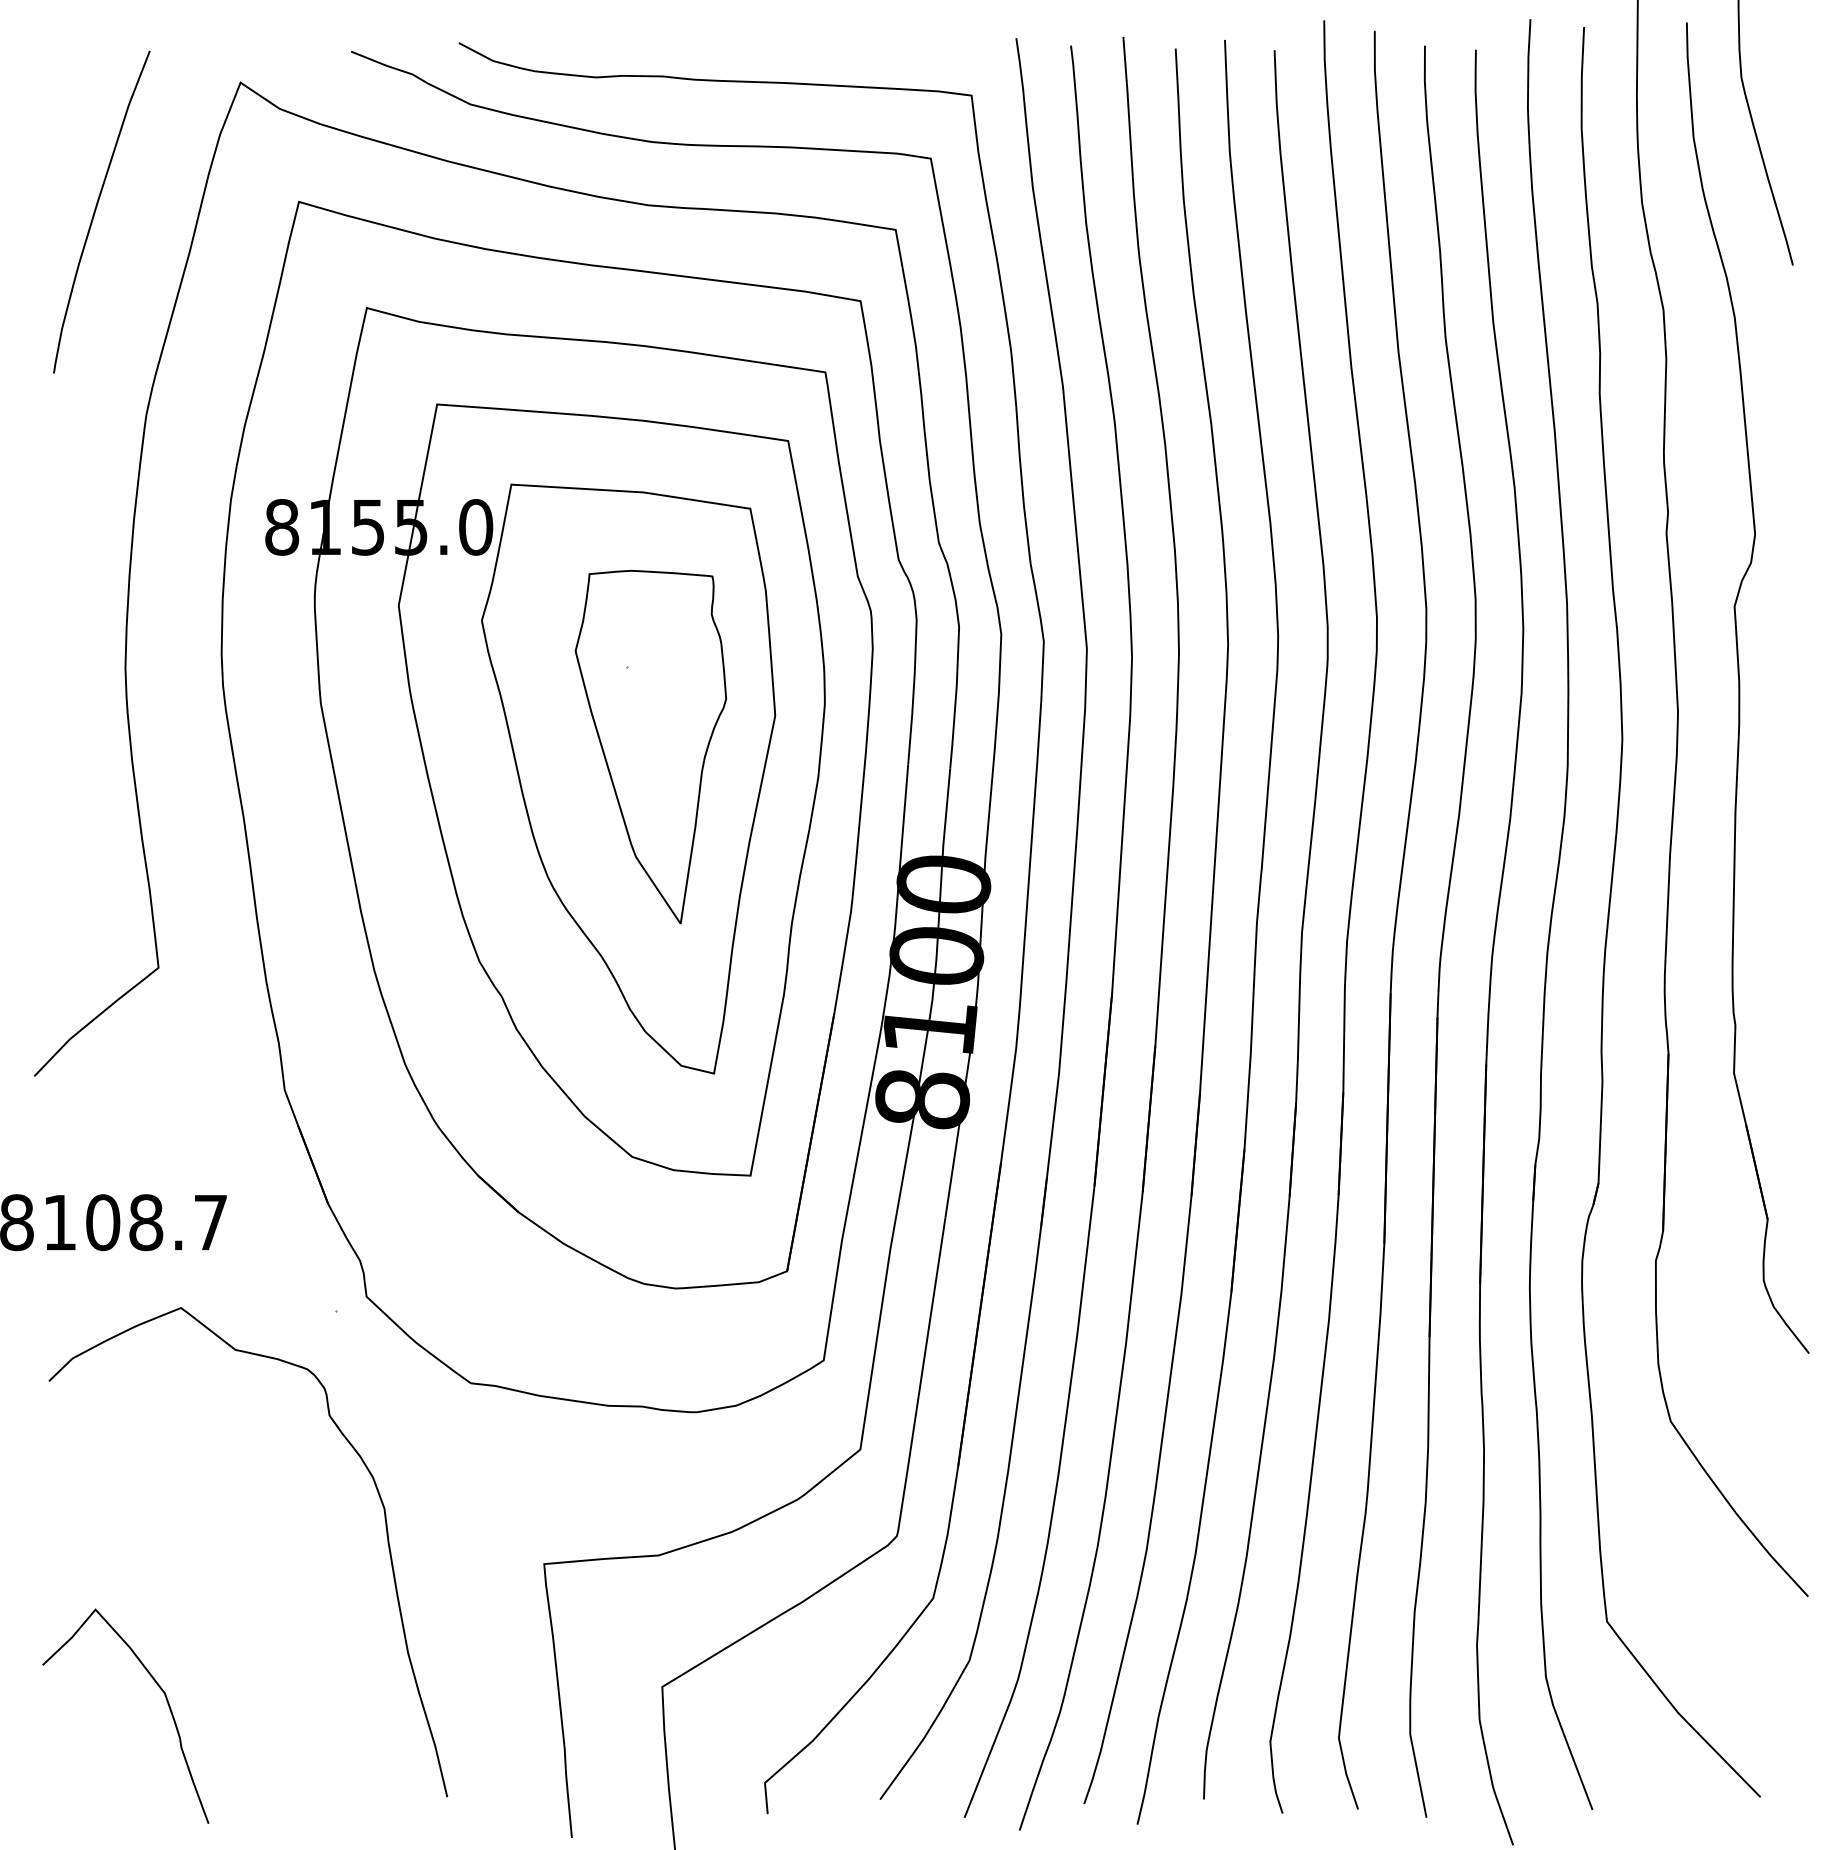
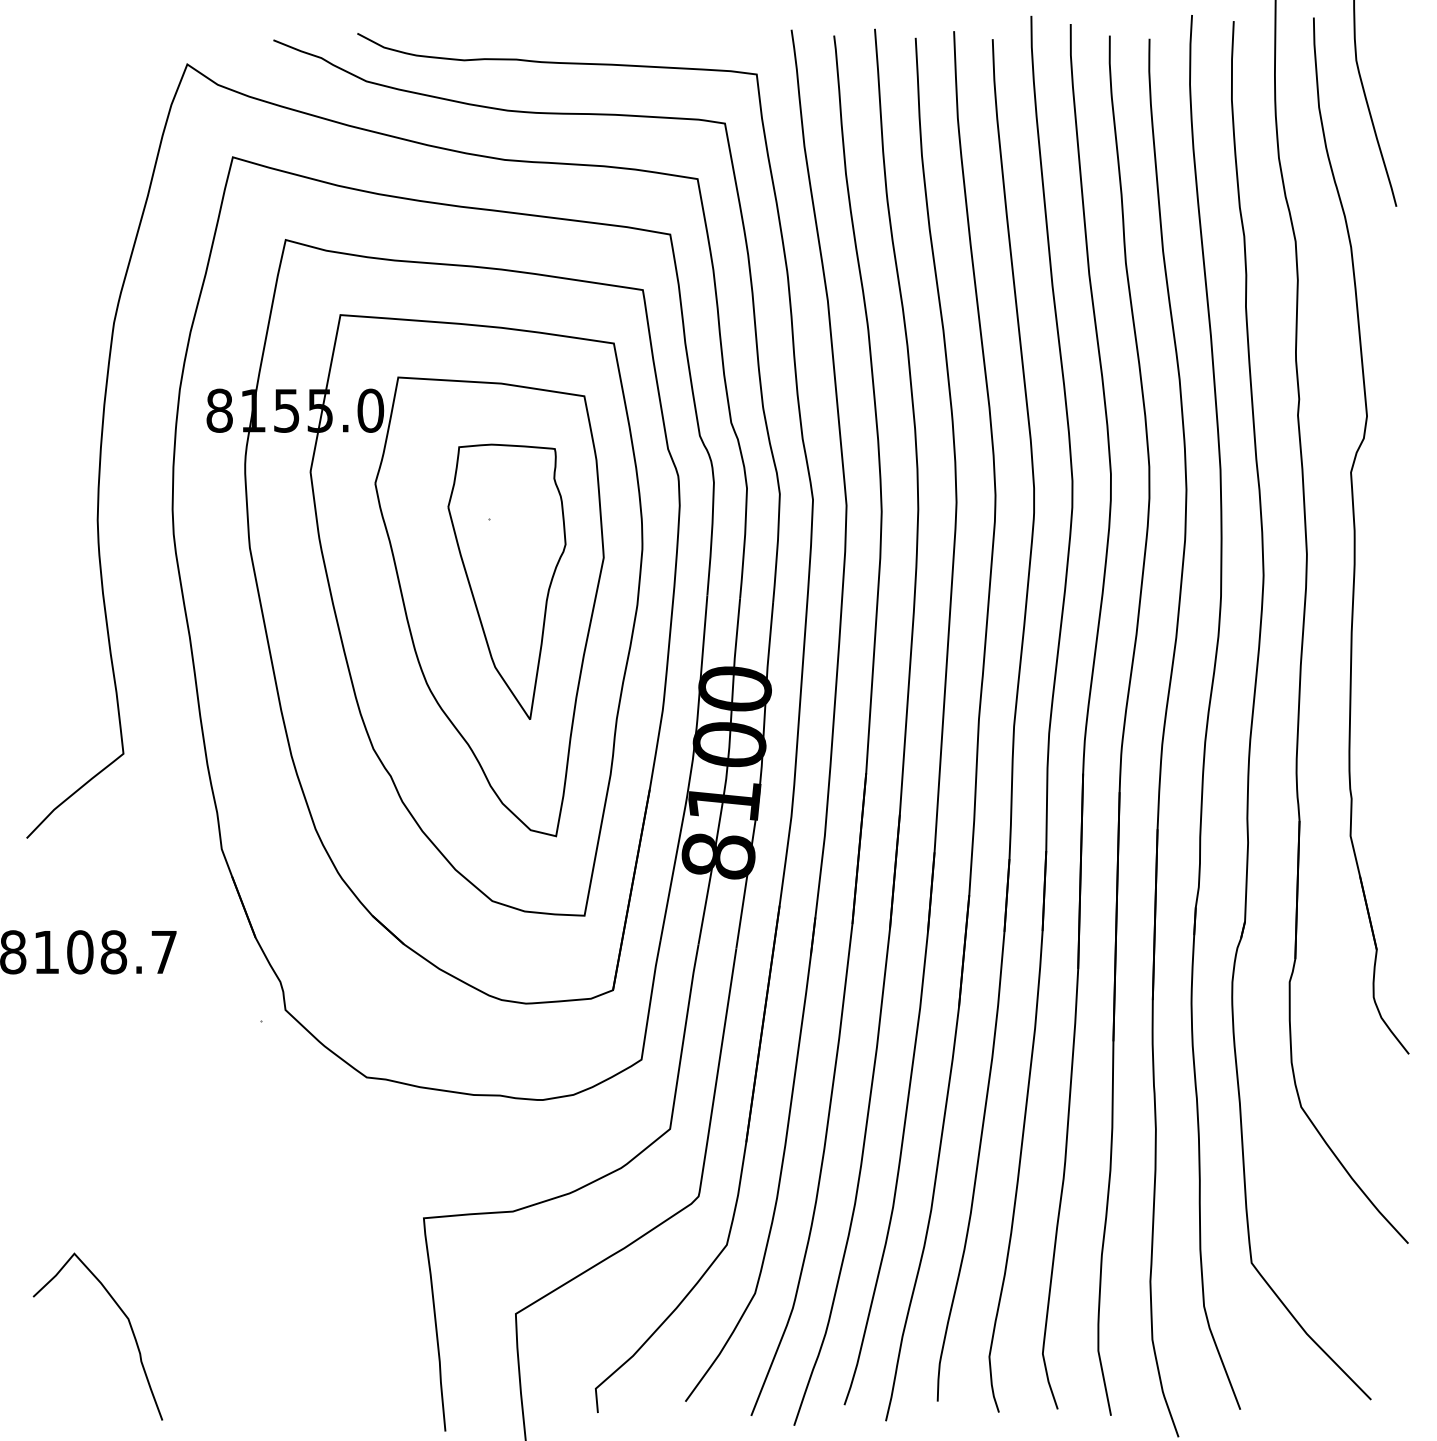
curve: (96, 209) -> (75, 163), removed
curve: (385, 1533) -> (300, 1194), removed

